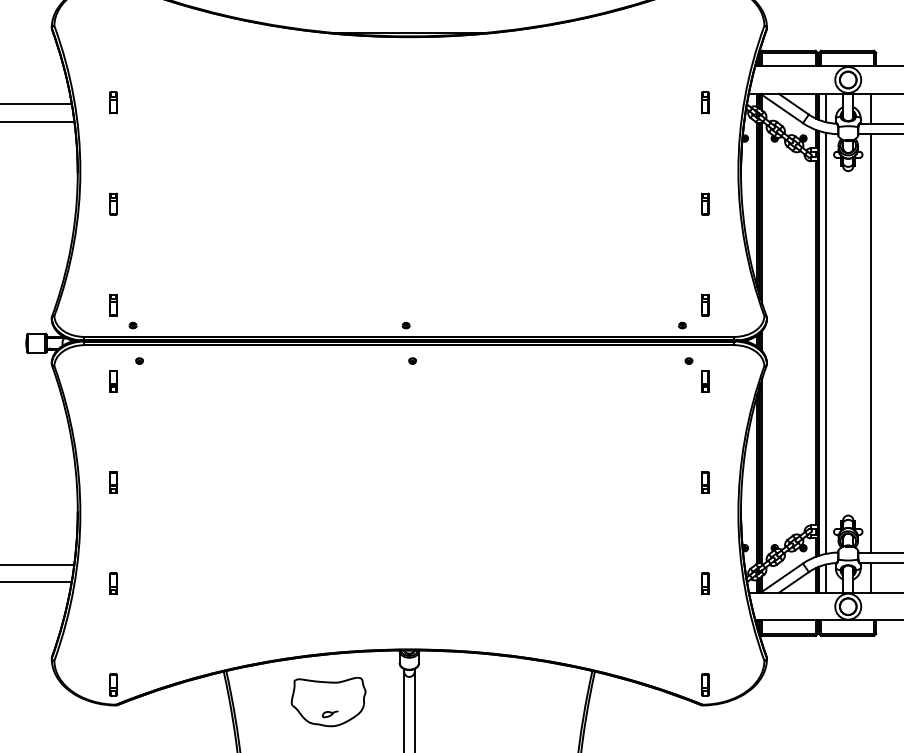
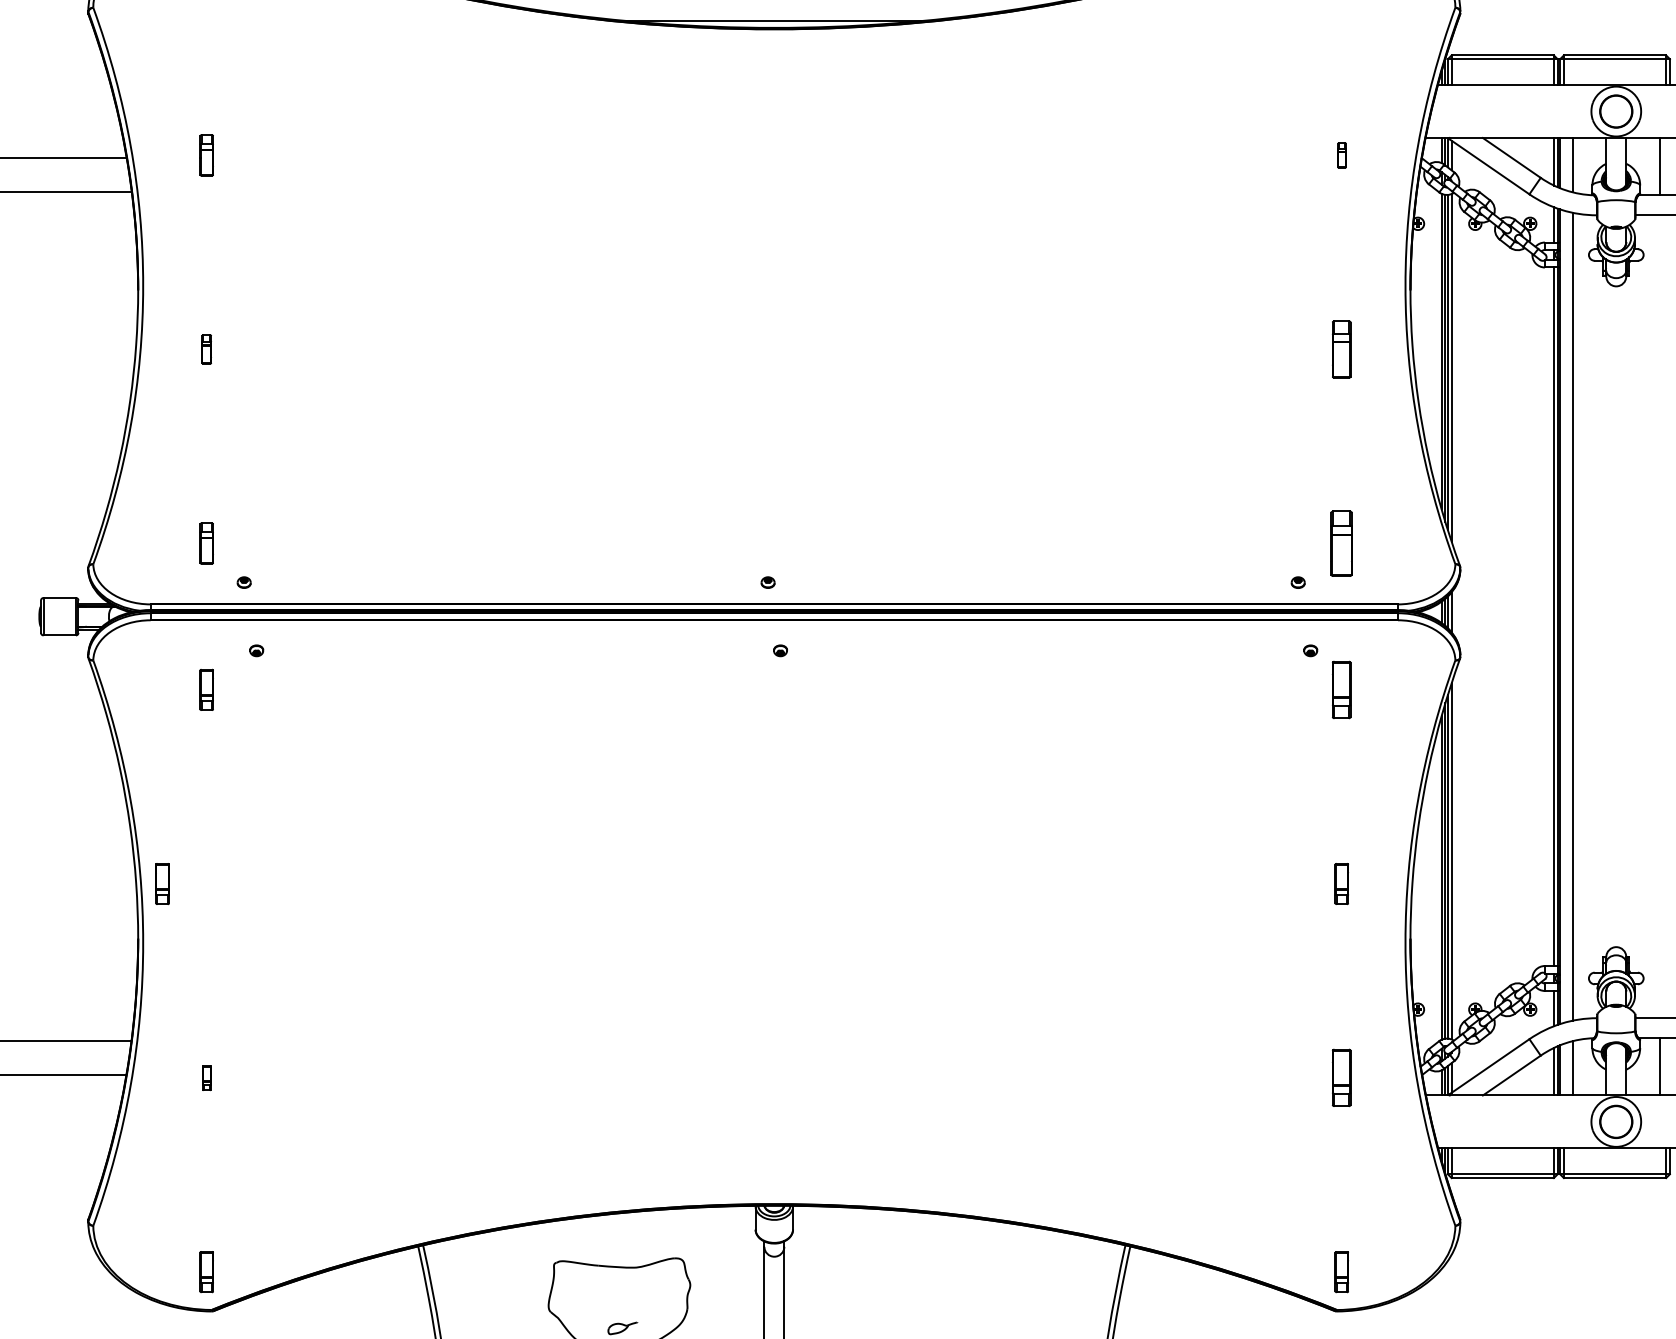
part: (705, 102) -> (1342, 154), size x0.6
part: (113, 203) -> (206, 348), size x0.7
part: (705, 203) -> (1342, 348), size x1.4
part: (705, 304) -> (1342, 542), size x1.6
line: (871, 343) -> (1660, 617), removed
part: (705, 381) -> (1342, 689), size x1.4
part: (113, 482) -> (162, 883), moved
part: (113, 583) -> (206, 1077), size x0.6
part: (705, 583) -> (1342, 1077), size x1.4

